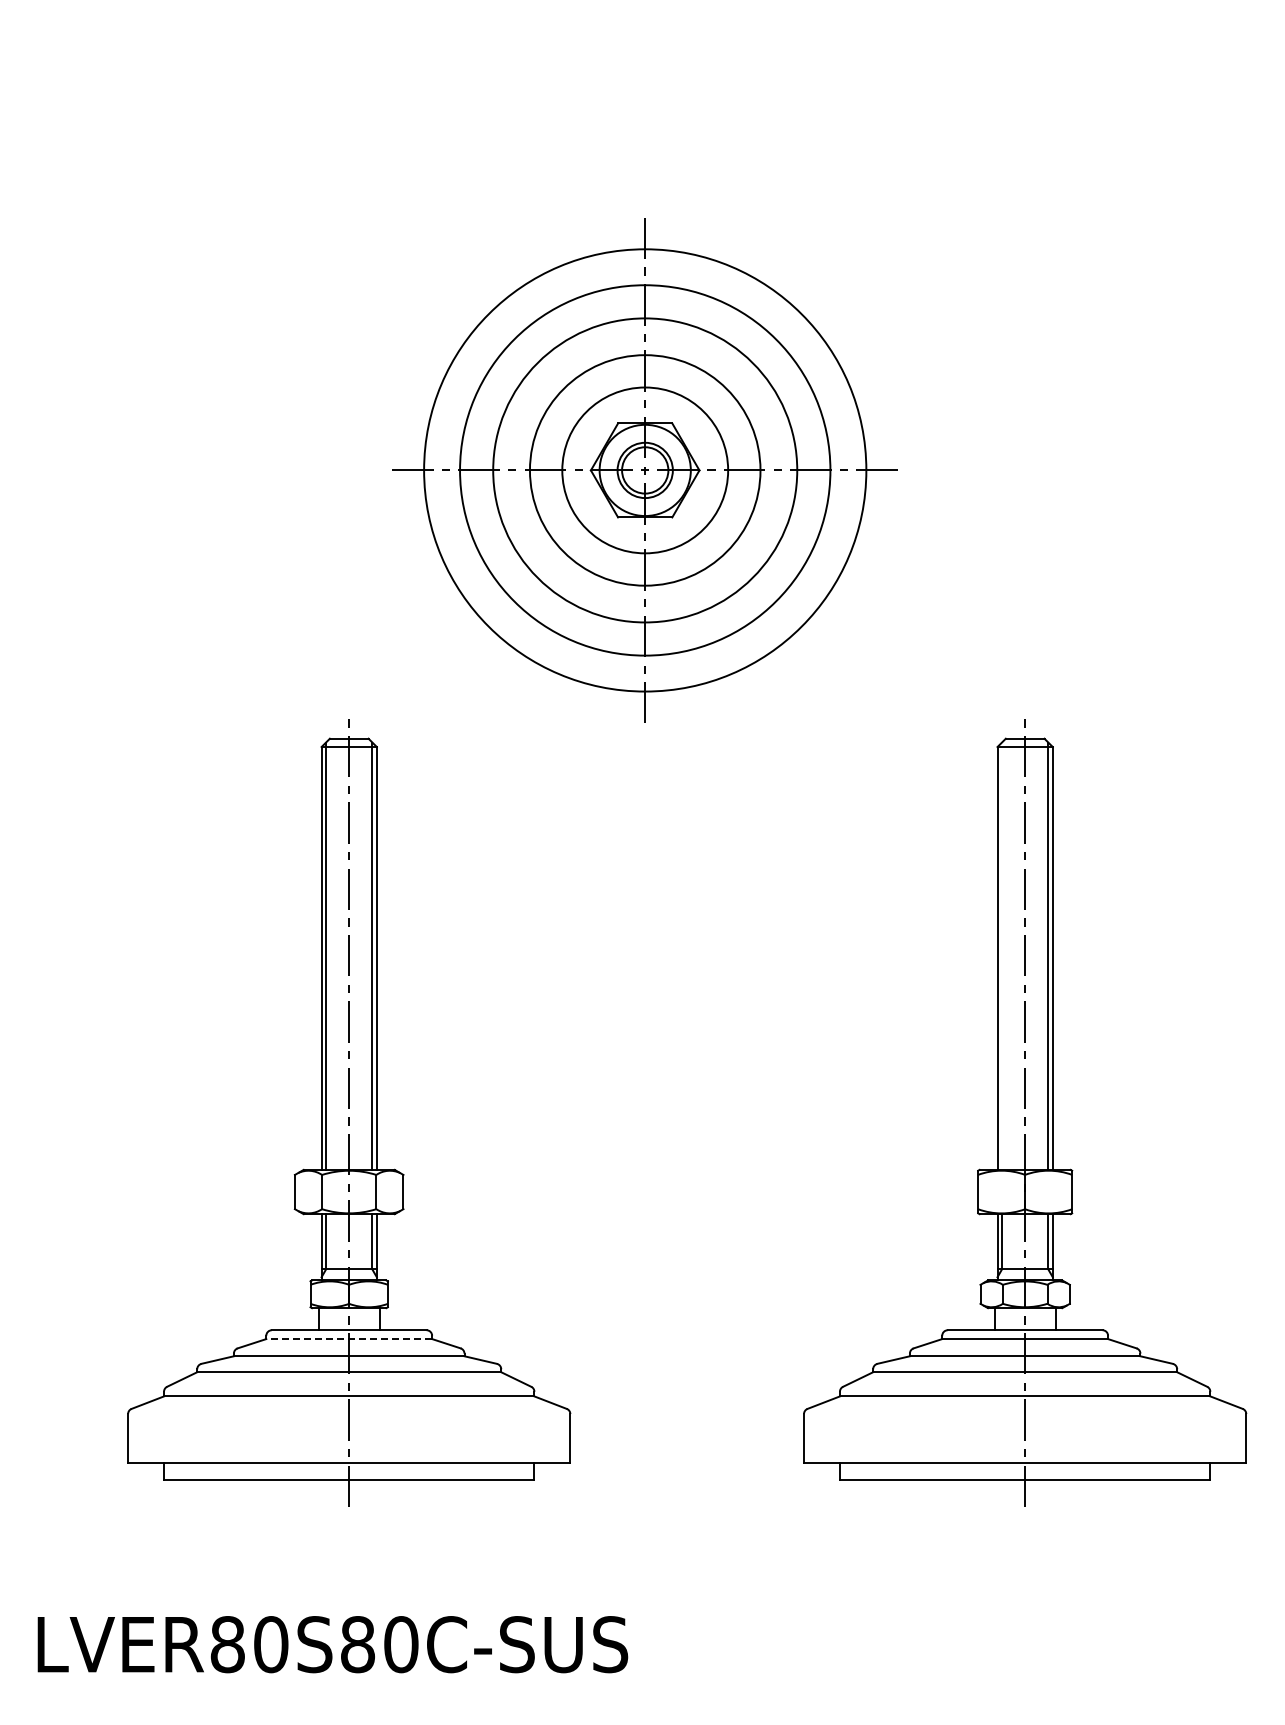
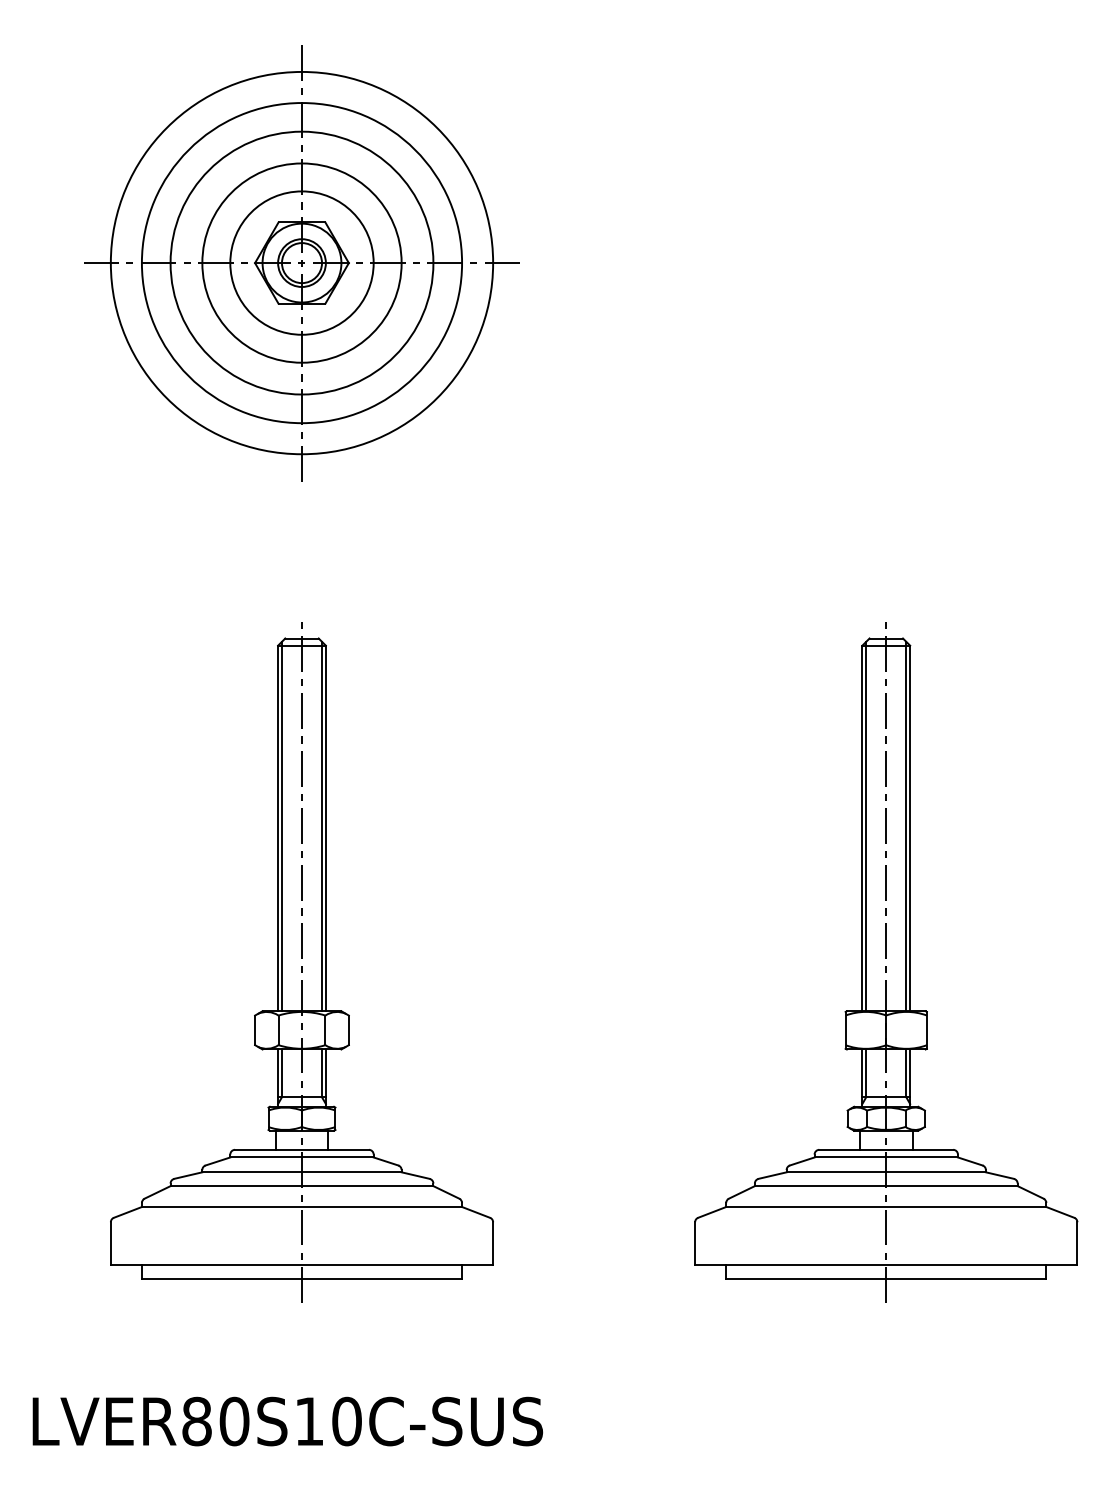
part: (644, 470) -> (301, 263), moved
line: (1002, 955) -> (866, 825), added
line: (349, 1339) -> (302, 1157), dashed -> solid
text: (357, 1644) -> (309, 1421), LVER80S80C-SUS -> LVER80S10C-SUS

